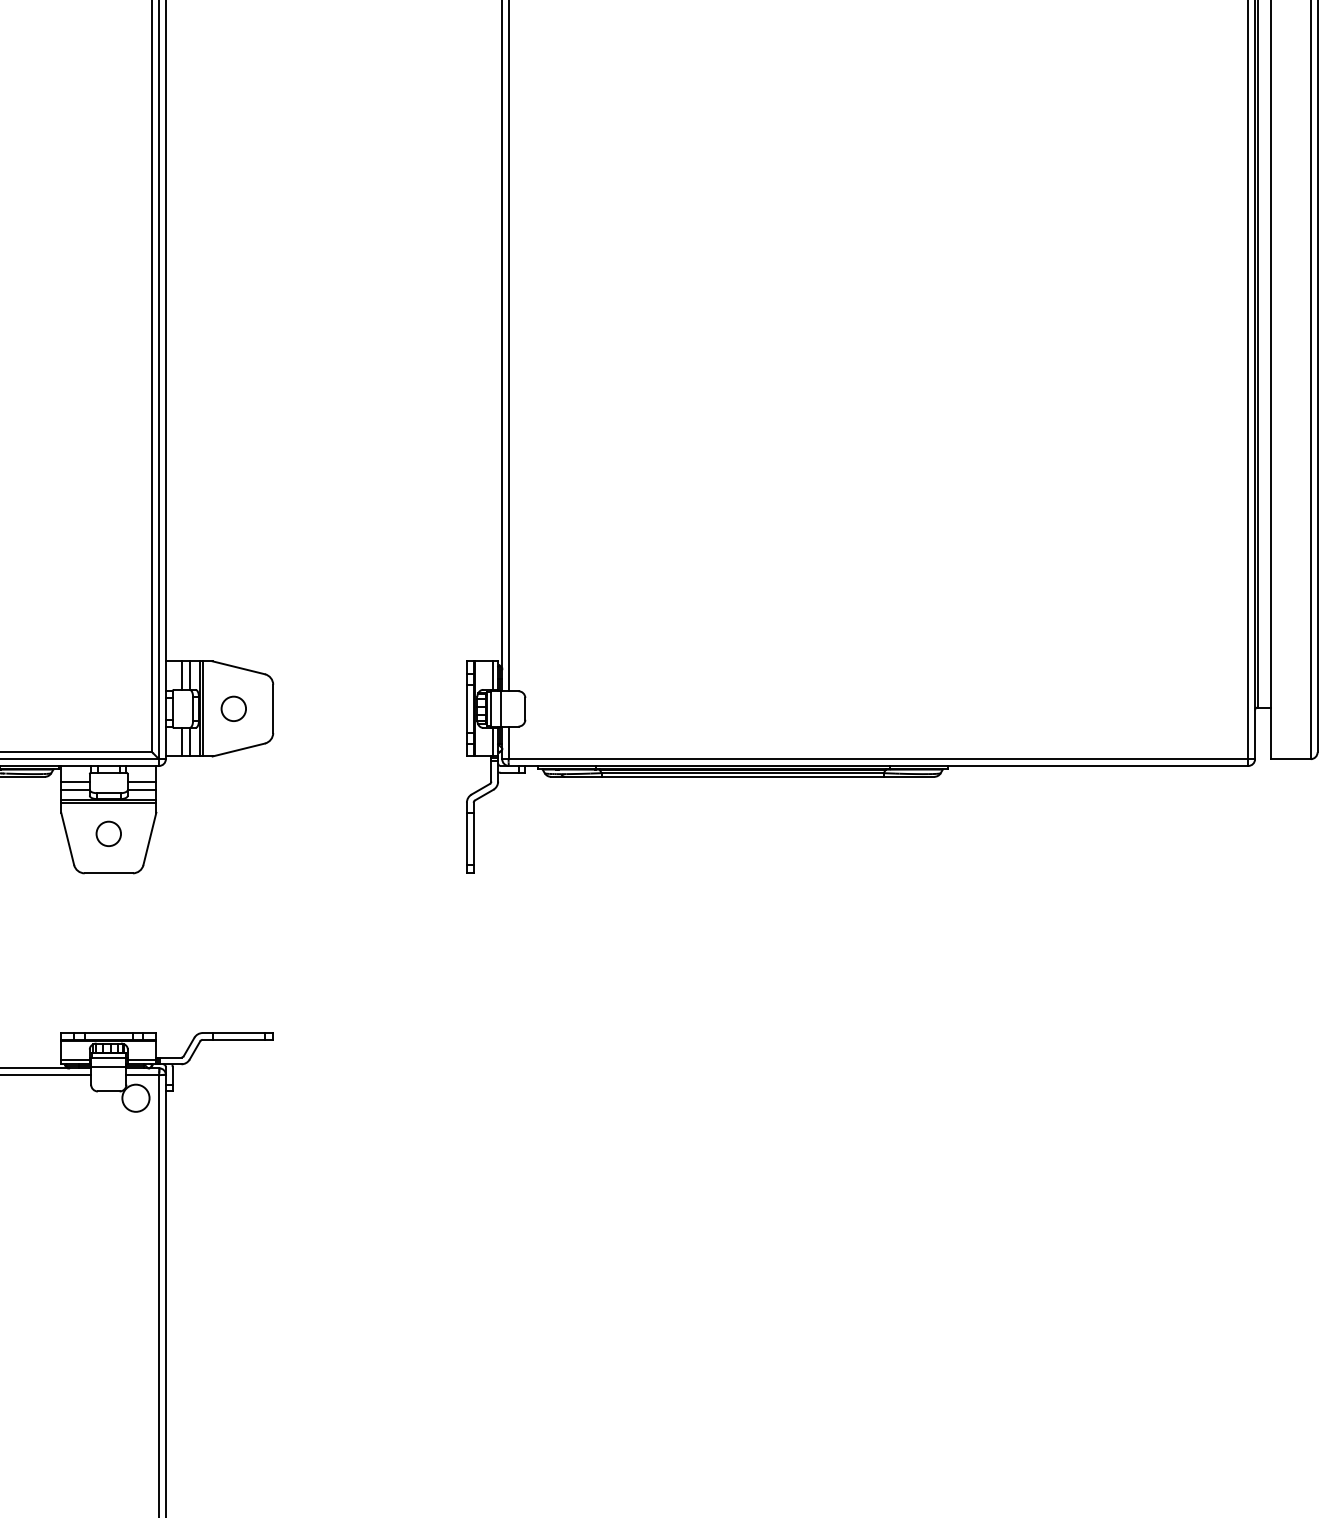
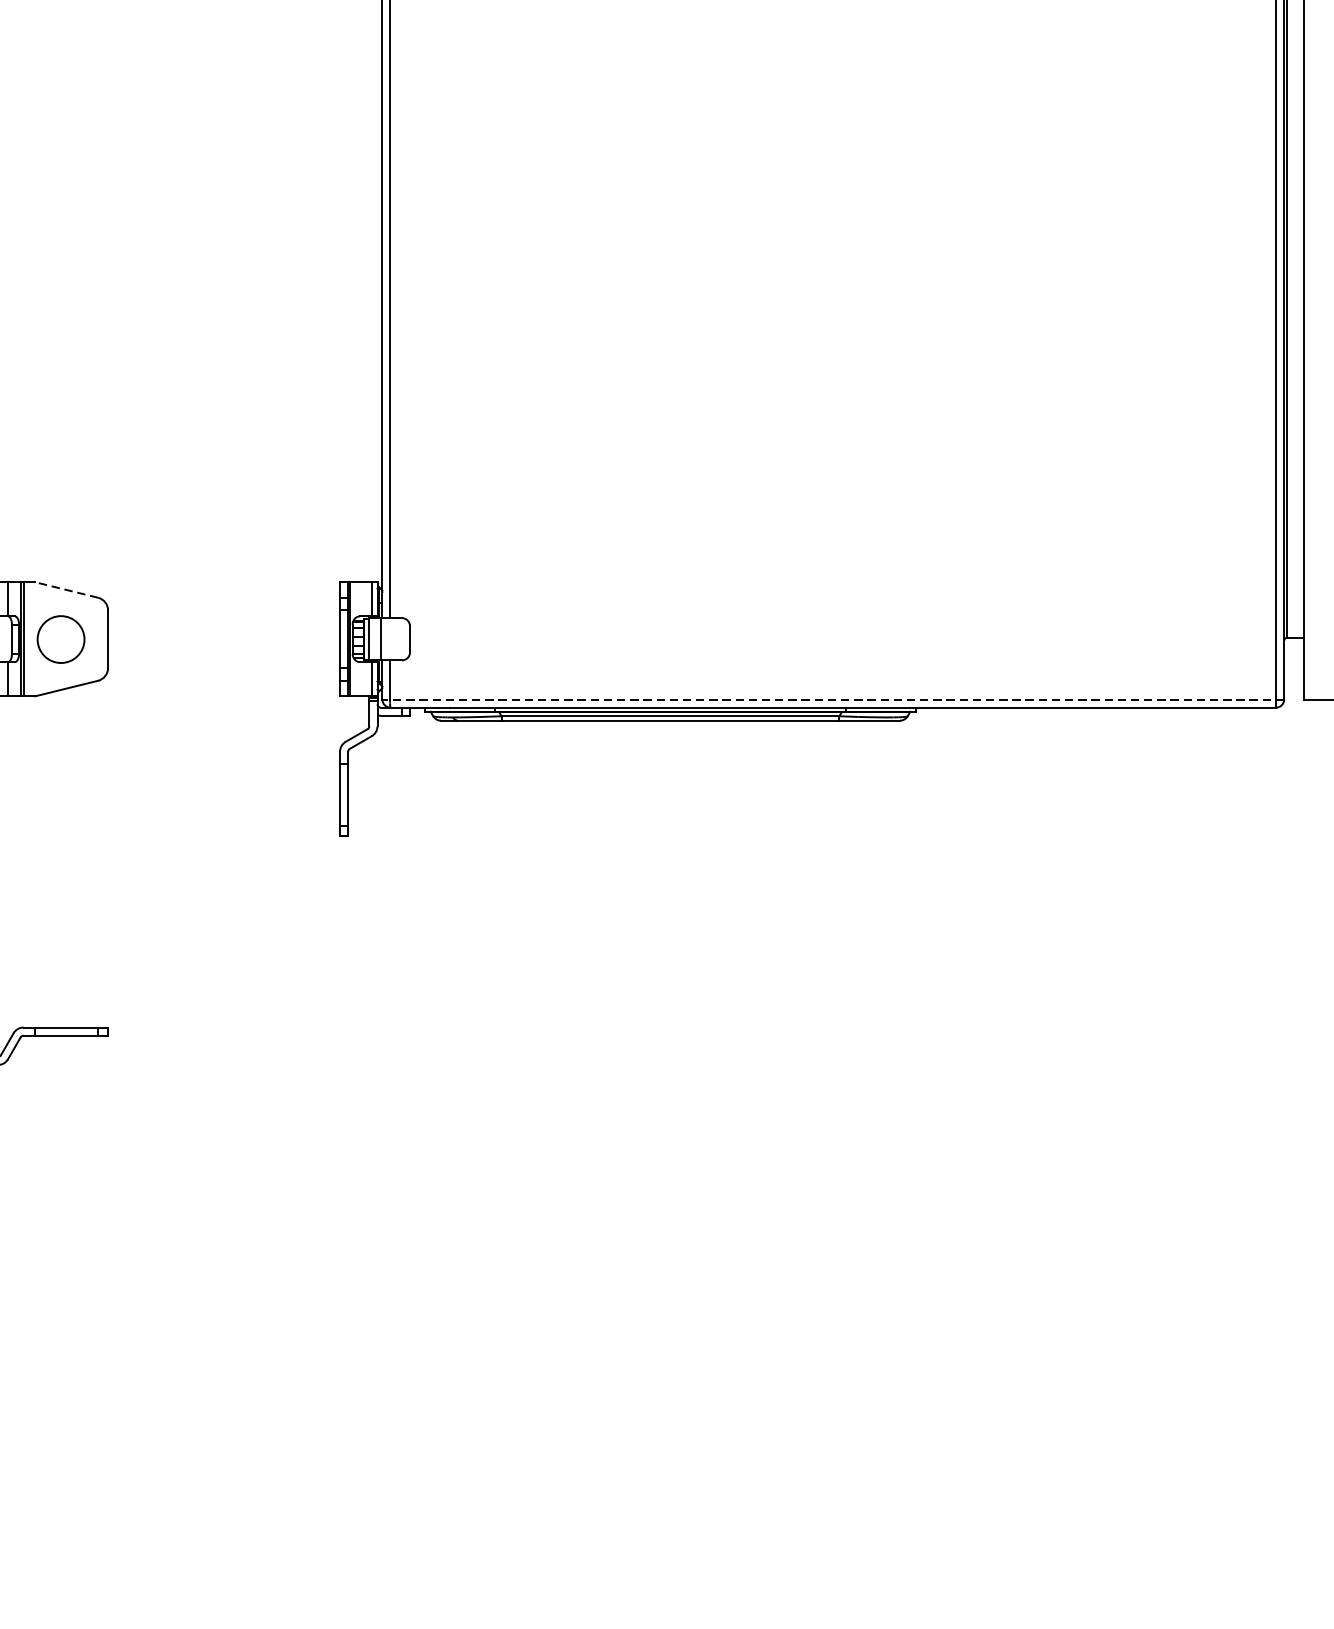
line: (238, 667) -> (66, 589), solid -> dashed
circle: (233, 708) -> (60, 638), size x1.6
line: (878, 759) -> (833, 699), solid -> dashed

